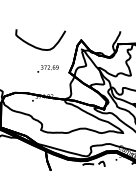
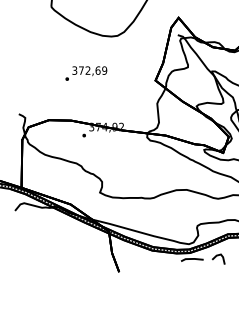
text: (47, 68) -> (85, 72), moved

